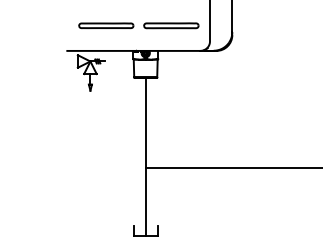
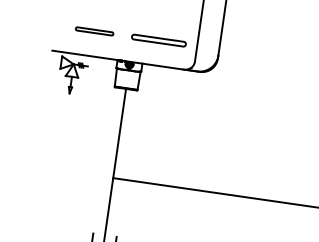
part: (106, 25) -> (94, 31), size x0.7

